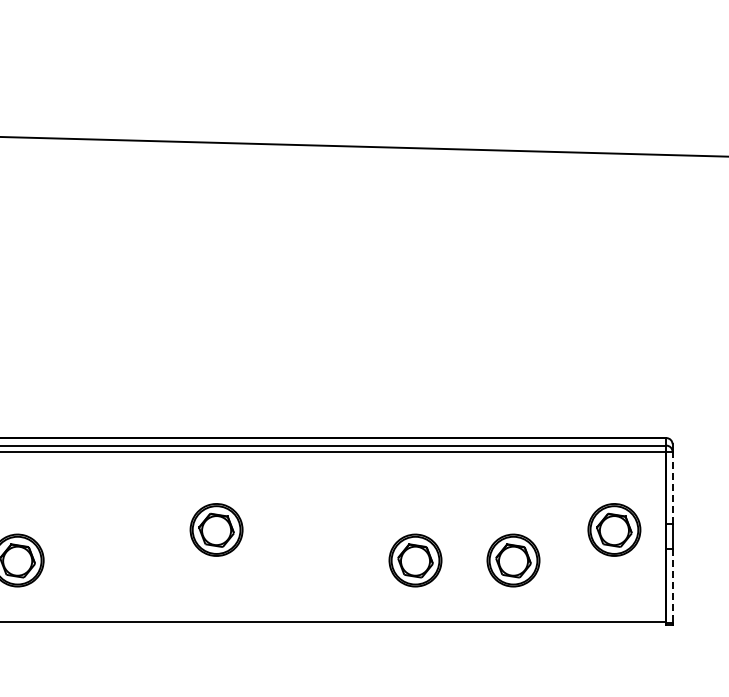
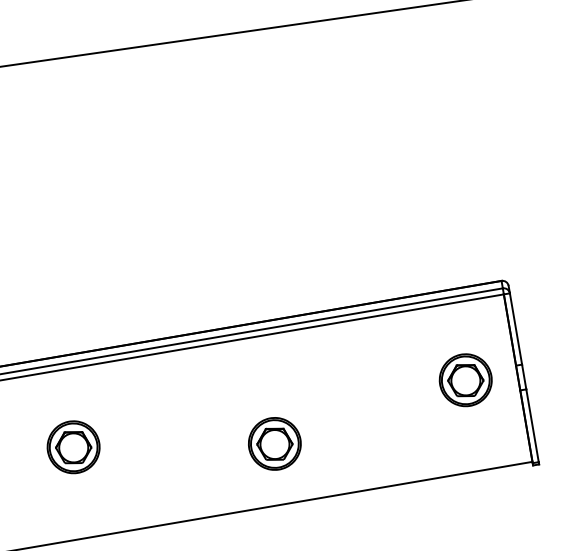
line: (672, 487) -> (515, 328), dashed -> solid
part: (513, 560) -> (371, 427), removed
line: (672, 586) -> (532, 426), dashed -> solid

